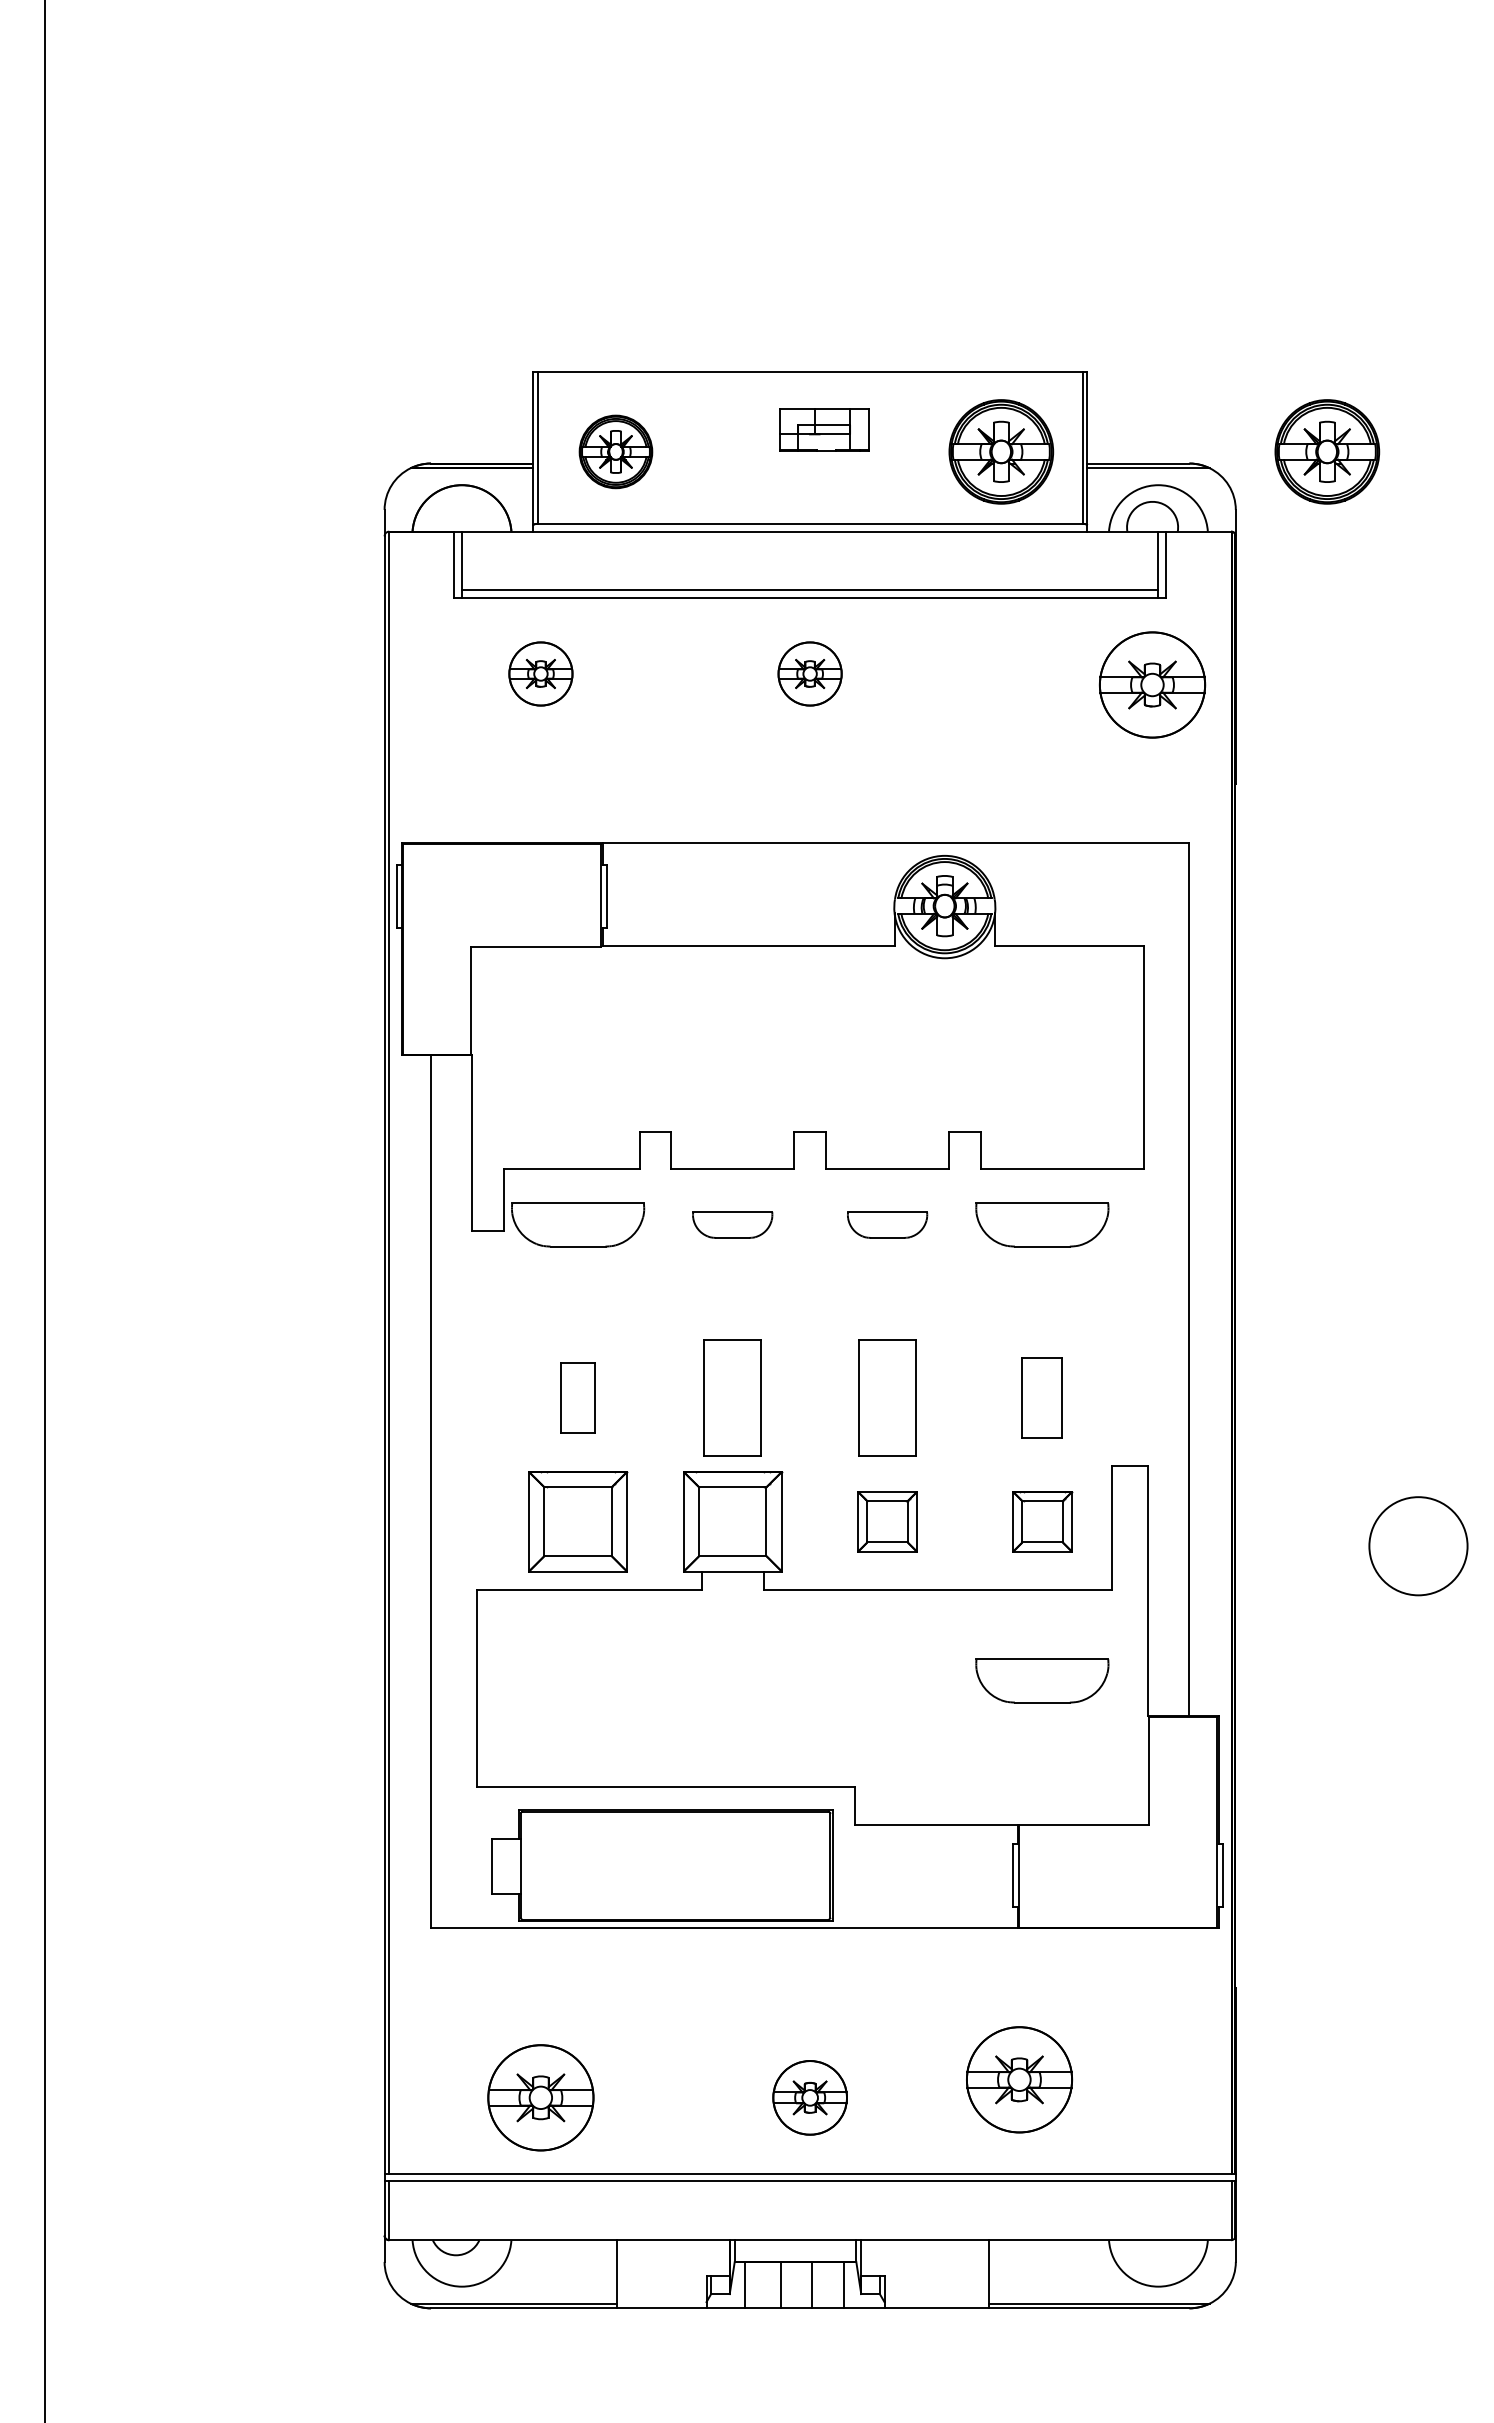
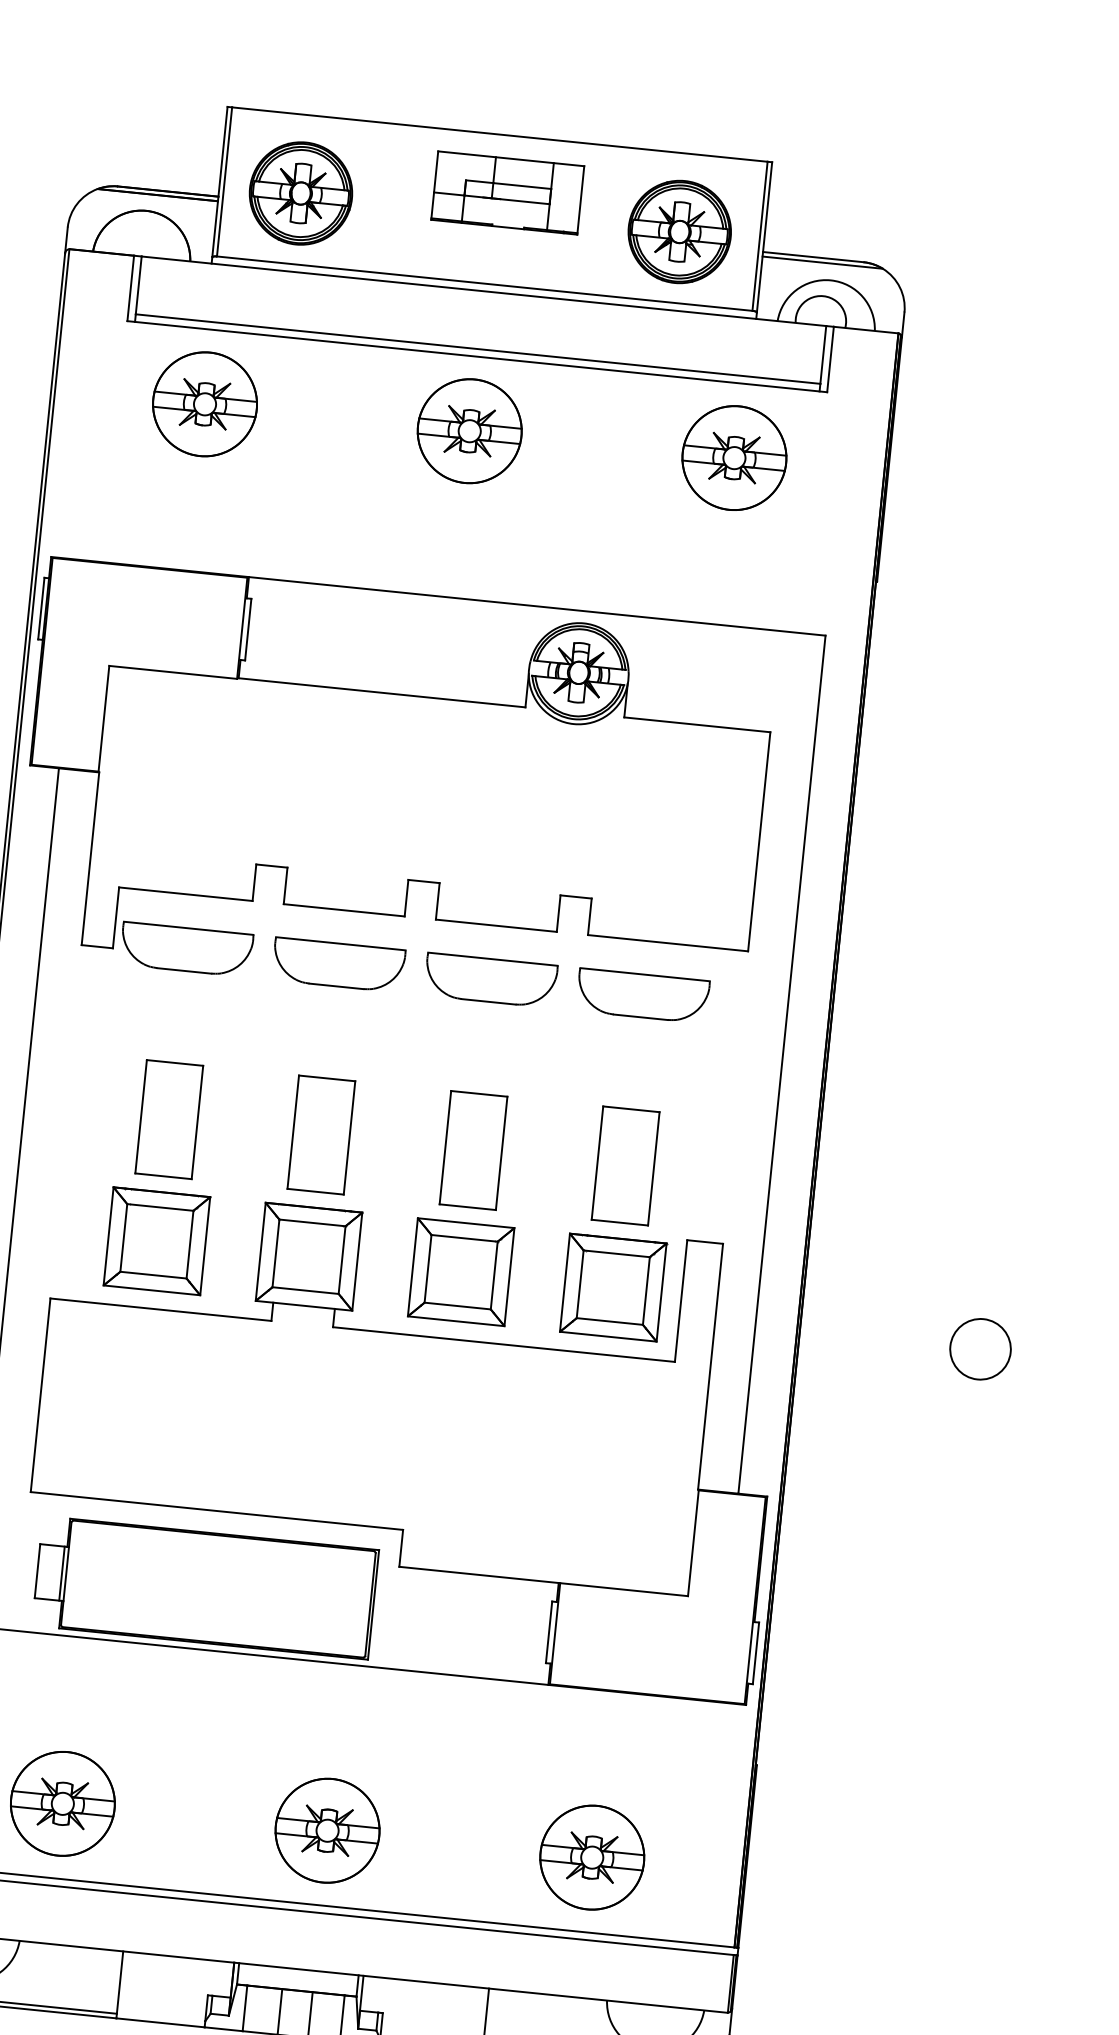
part: (823, 429) -> (507, 192), size x1.67
part: (615, 451) -> (300, 193), size x1.43
part: (1327, 451) -> (1000, 264), removed
part: (540, 673) -> (204, 403), size x1.67
part: (809, 673) -> (469, 430), size x1.67
part: (1152, 684) -> (734, 457), moved
part: (732, 1224) -> (338, 964), size x1.67
part: (887, 1224) -> (490, 980), size x1.67
part: (577, 1397) -> (168, 1119), size x1.67
part: (1042, 1397) -> (625, 1165), size x1.43
part: (887, 1521) -> (461, 1271), size x1.67
part: (1042, 1521) -> (613, 1287), size x1.67
circle: (1418, 1545) -> (980, 1348), size x0.62
part: (1042, 1680) -> (597, 1443), removed
line: (516, 1865) -> (62, 1573), added
part: (1019, 2079) -> (592, 1857), moved
part: (809, 2097) -> (326, 1830), size x1.43

